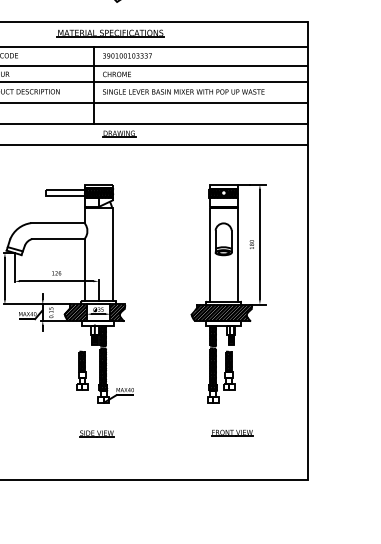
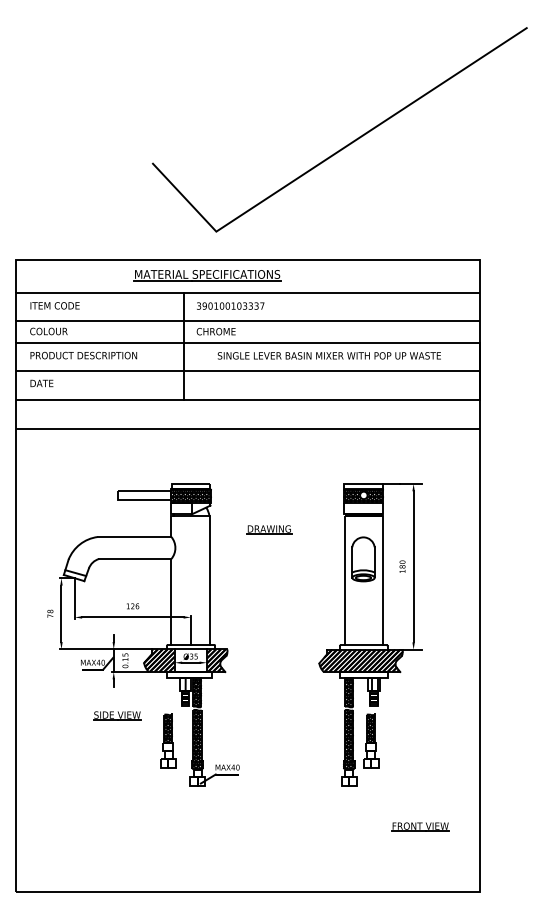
text: (183, 91) -> (328, 355), moved
part: (119, 133) -> (269, 529), moved
part: (232, 432) -> (420, 826), moved
part: (96, 433) -> (117, 715), moved

